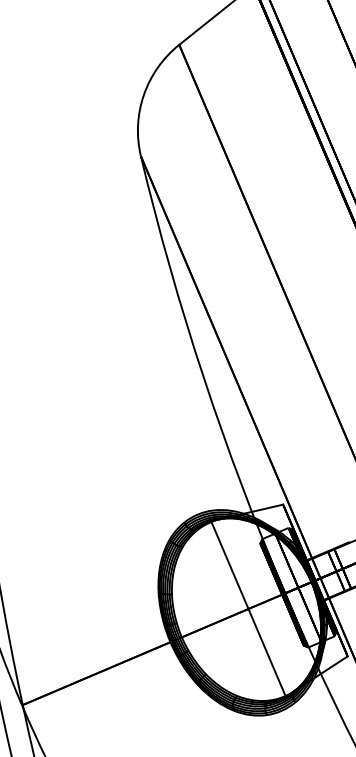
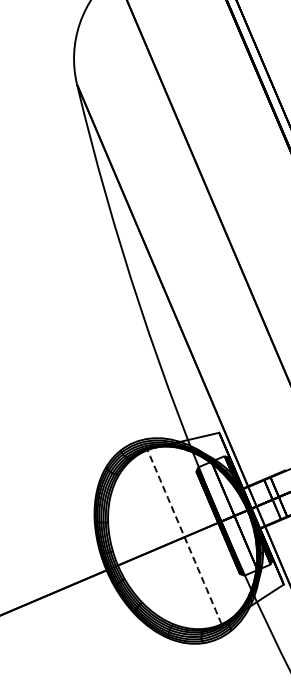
arc: (248, 609) -> (184, 537), solid -> dashed

